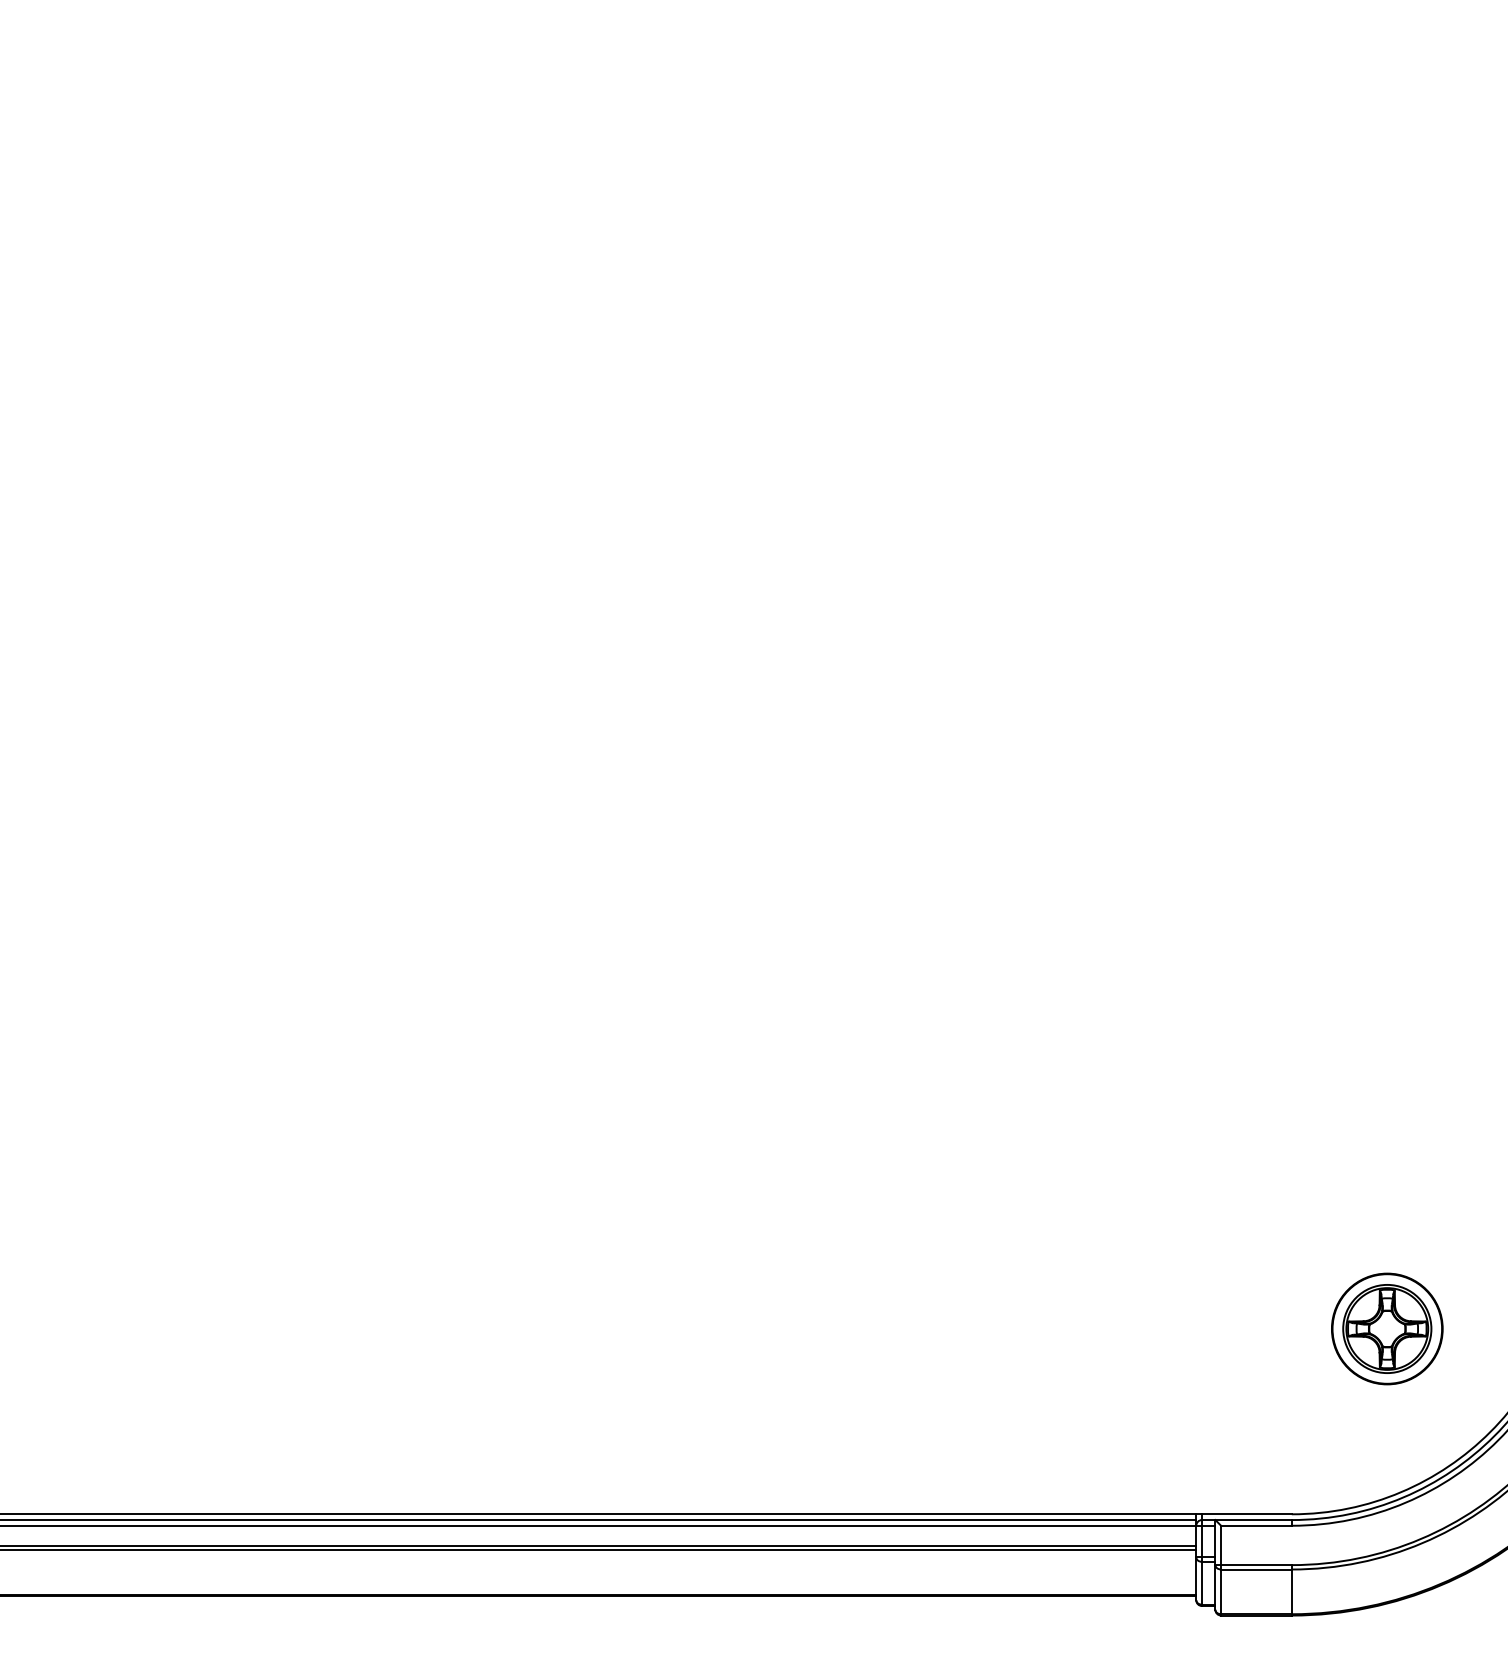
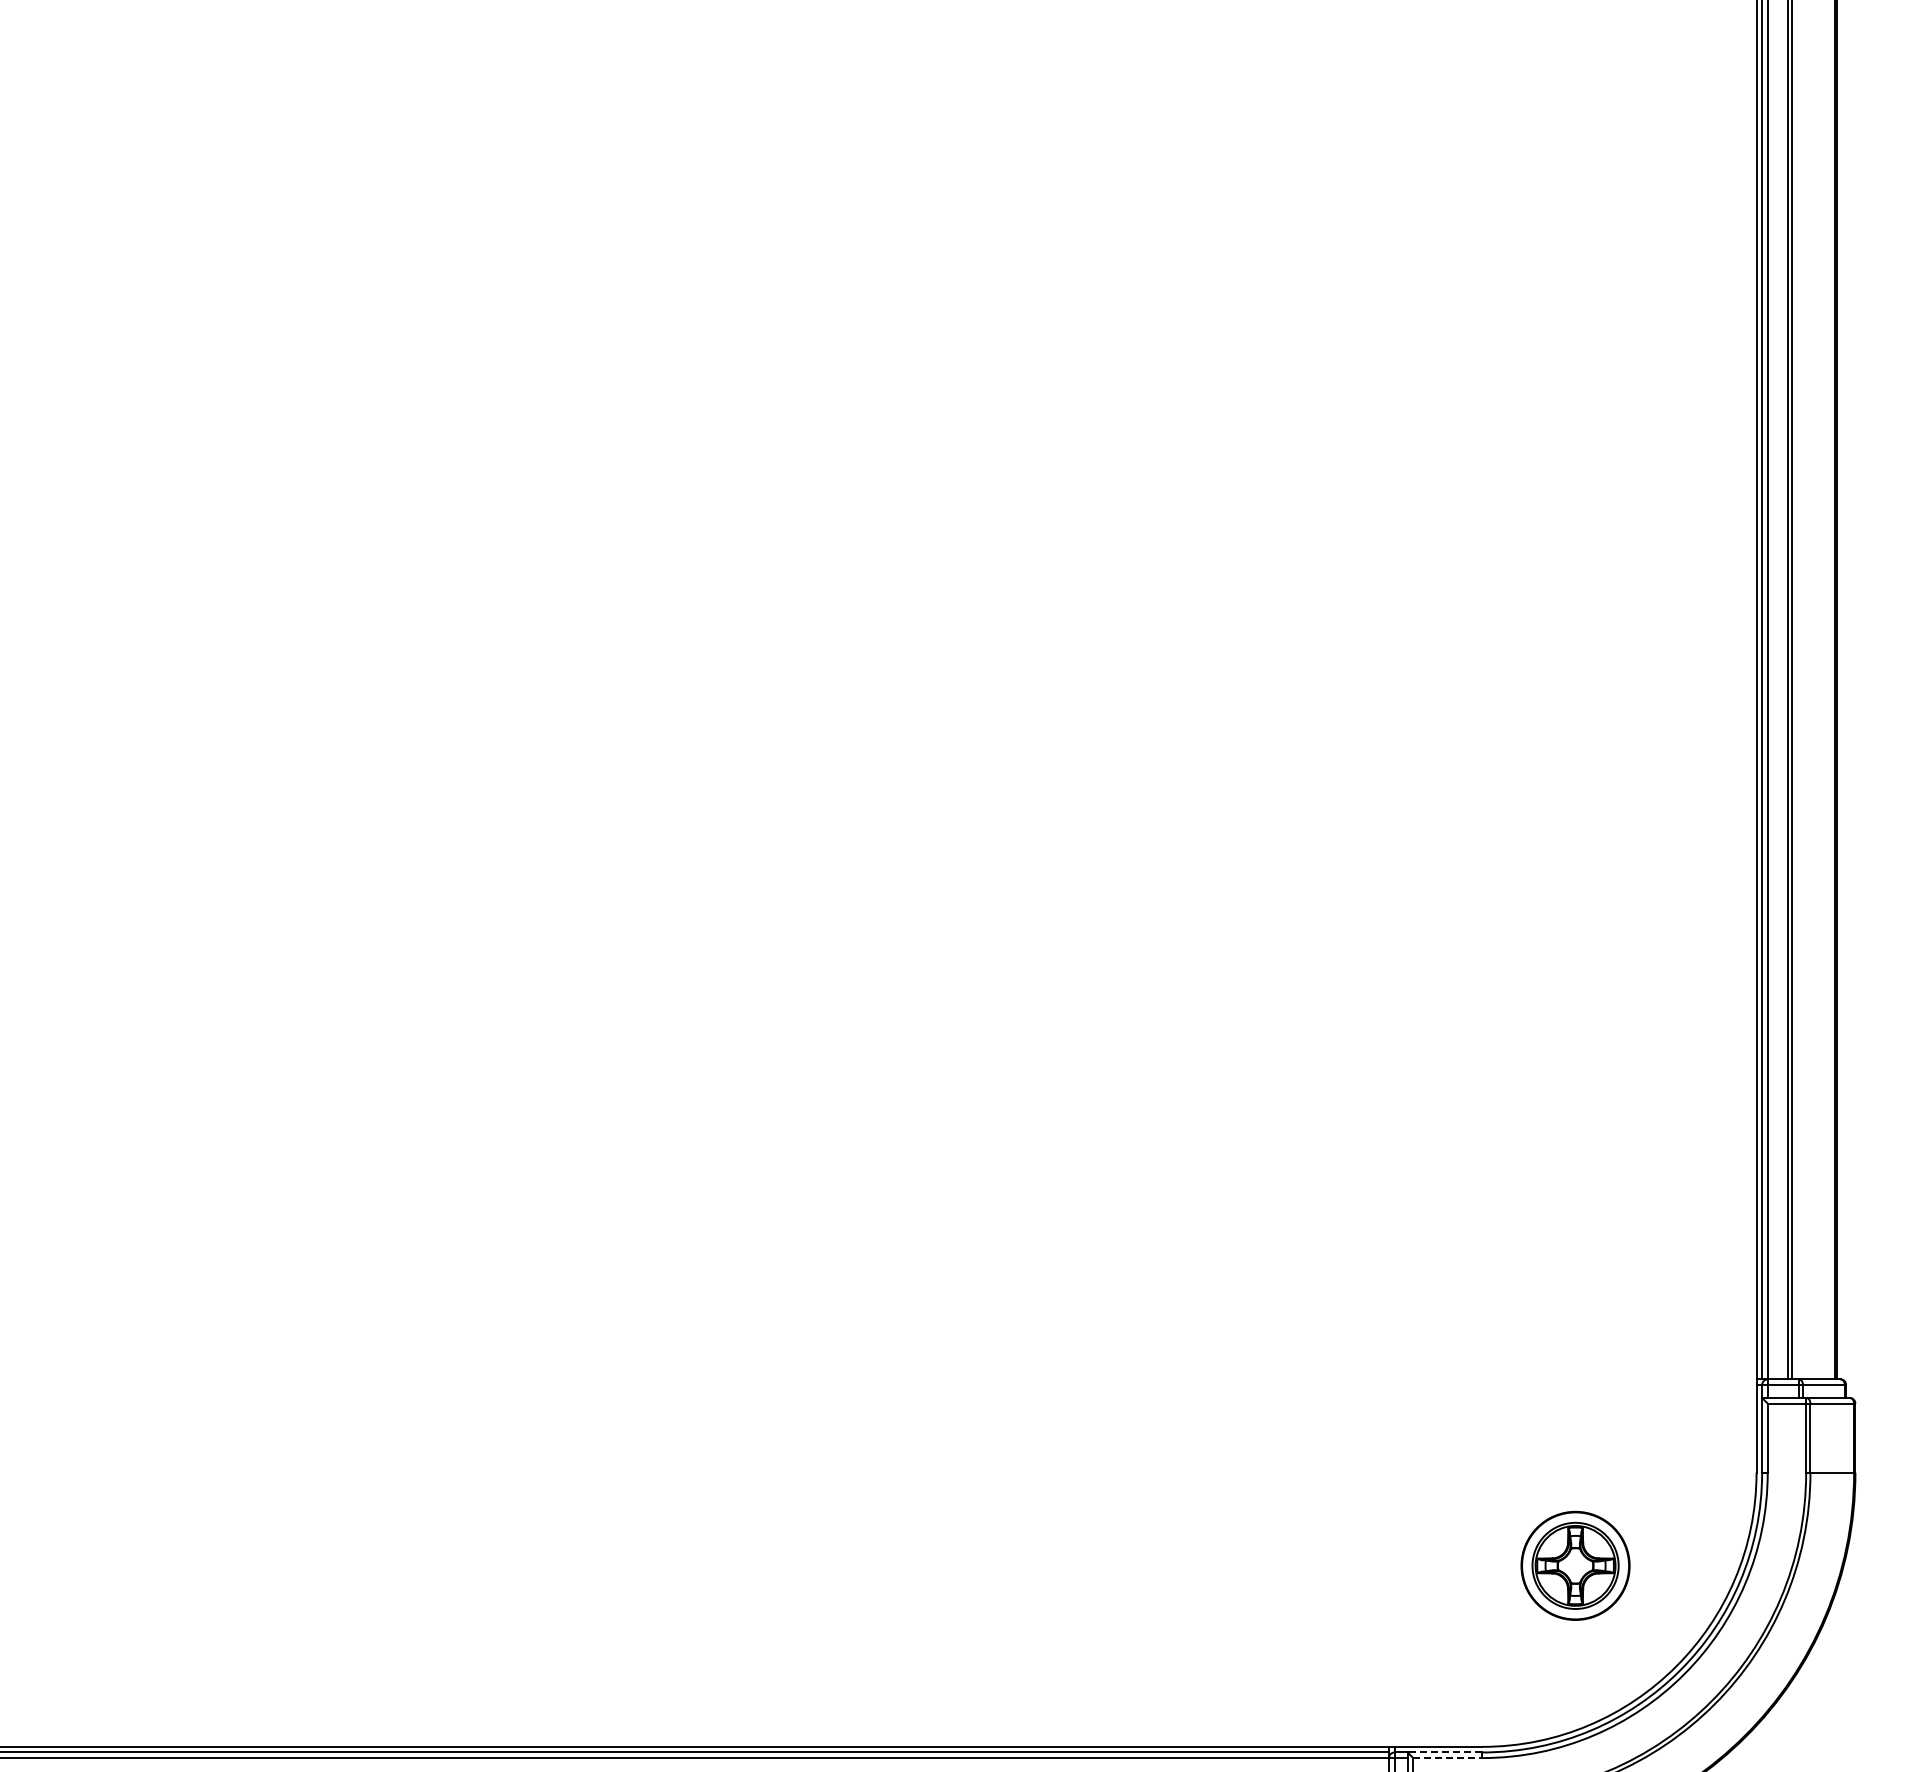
line: (1253, 1520) -> (1444, 1752), solid -> dashed
line: (1256, 1526) -> (1447, 1758), solid -> dashed

